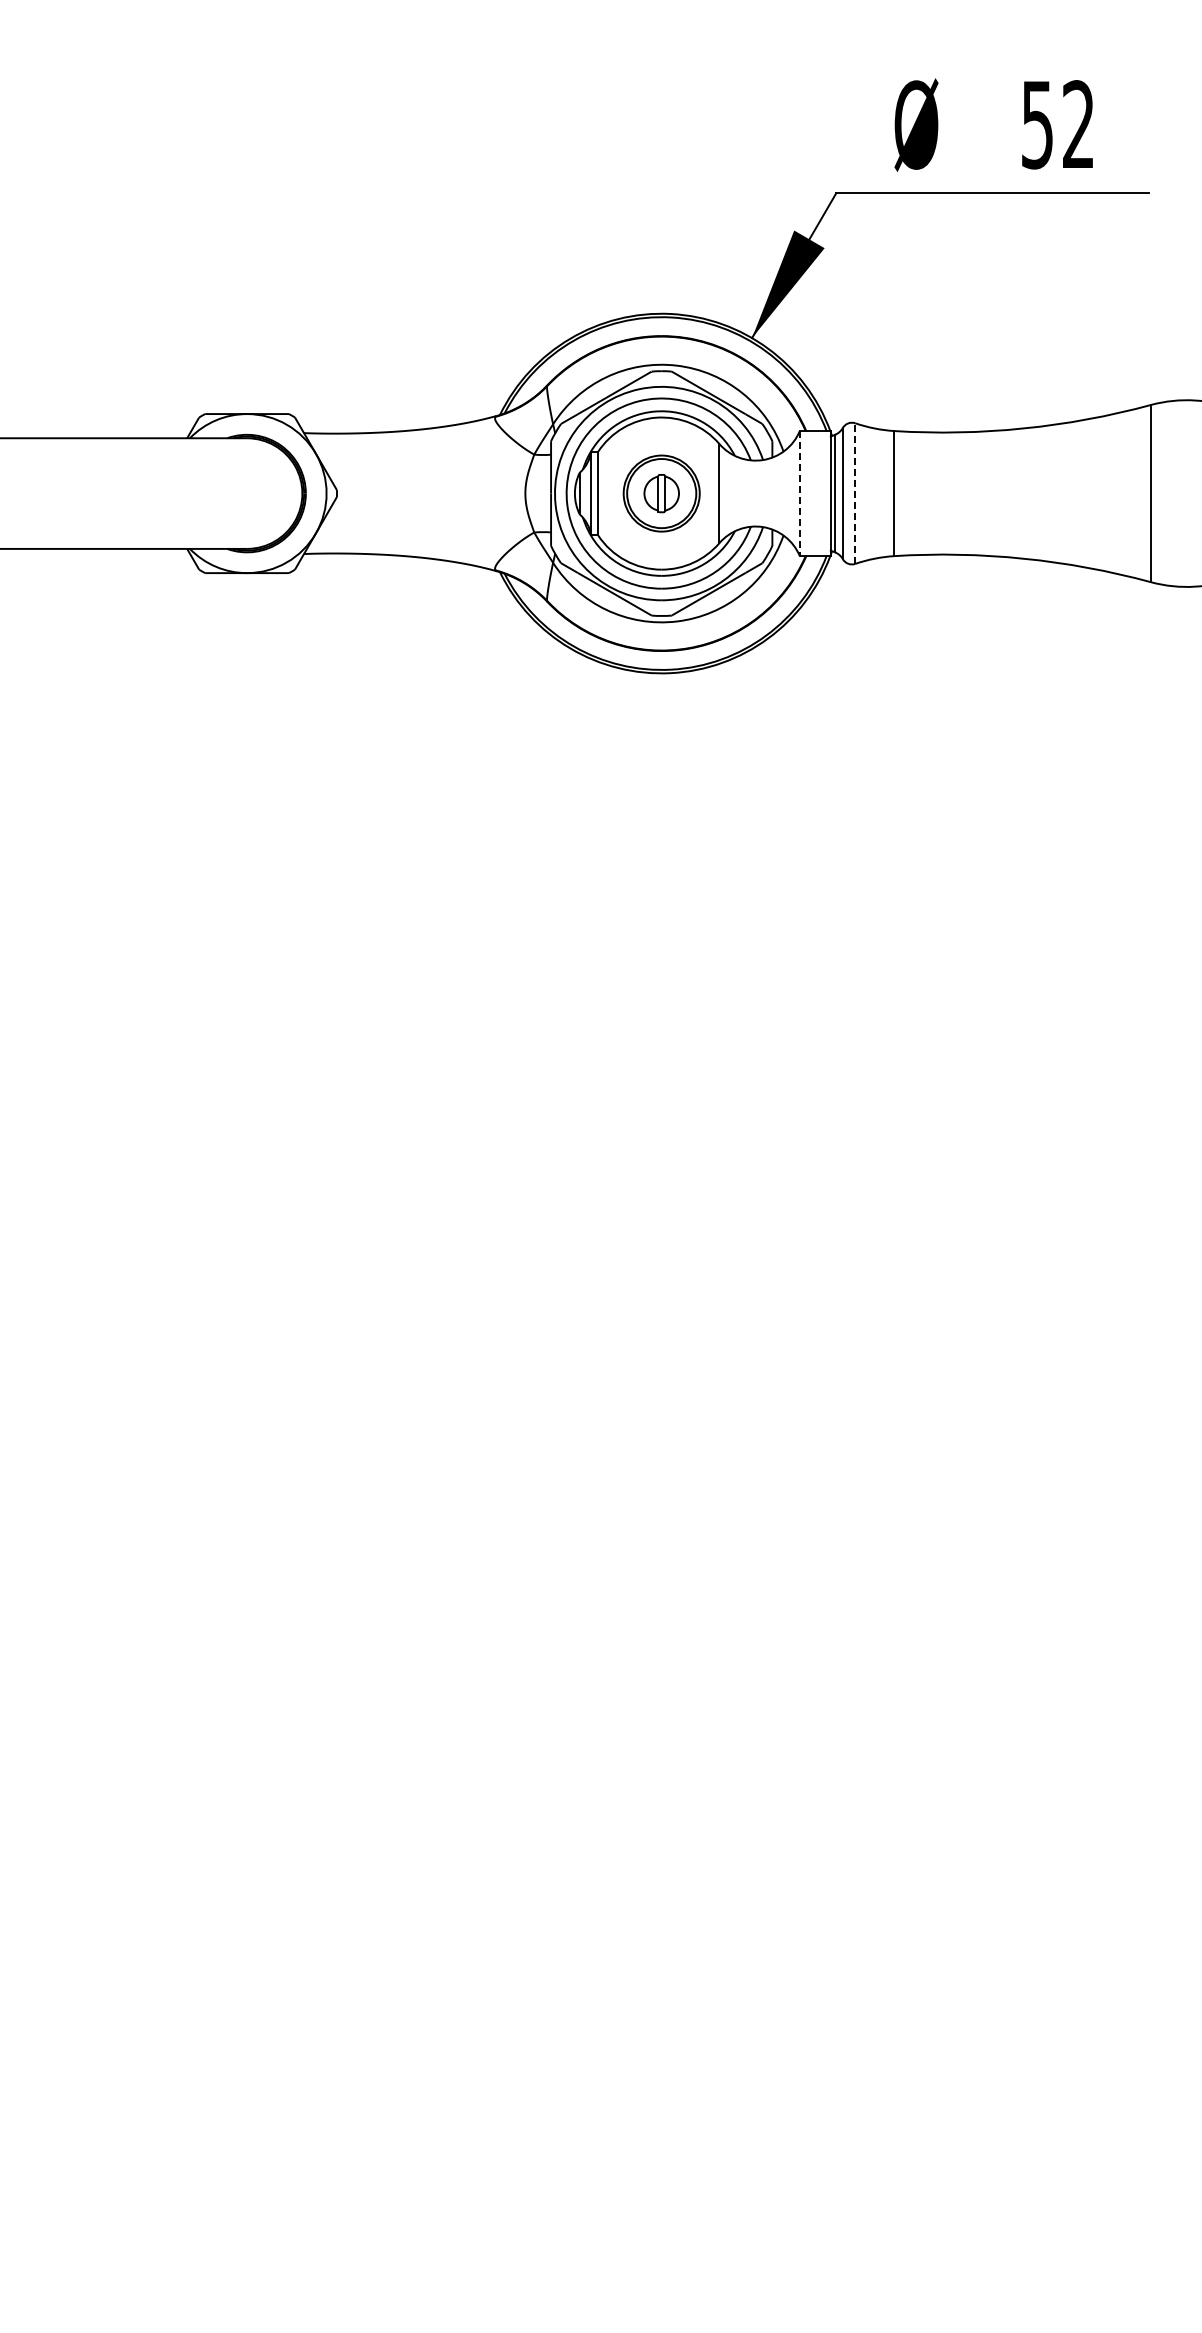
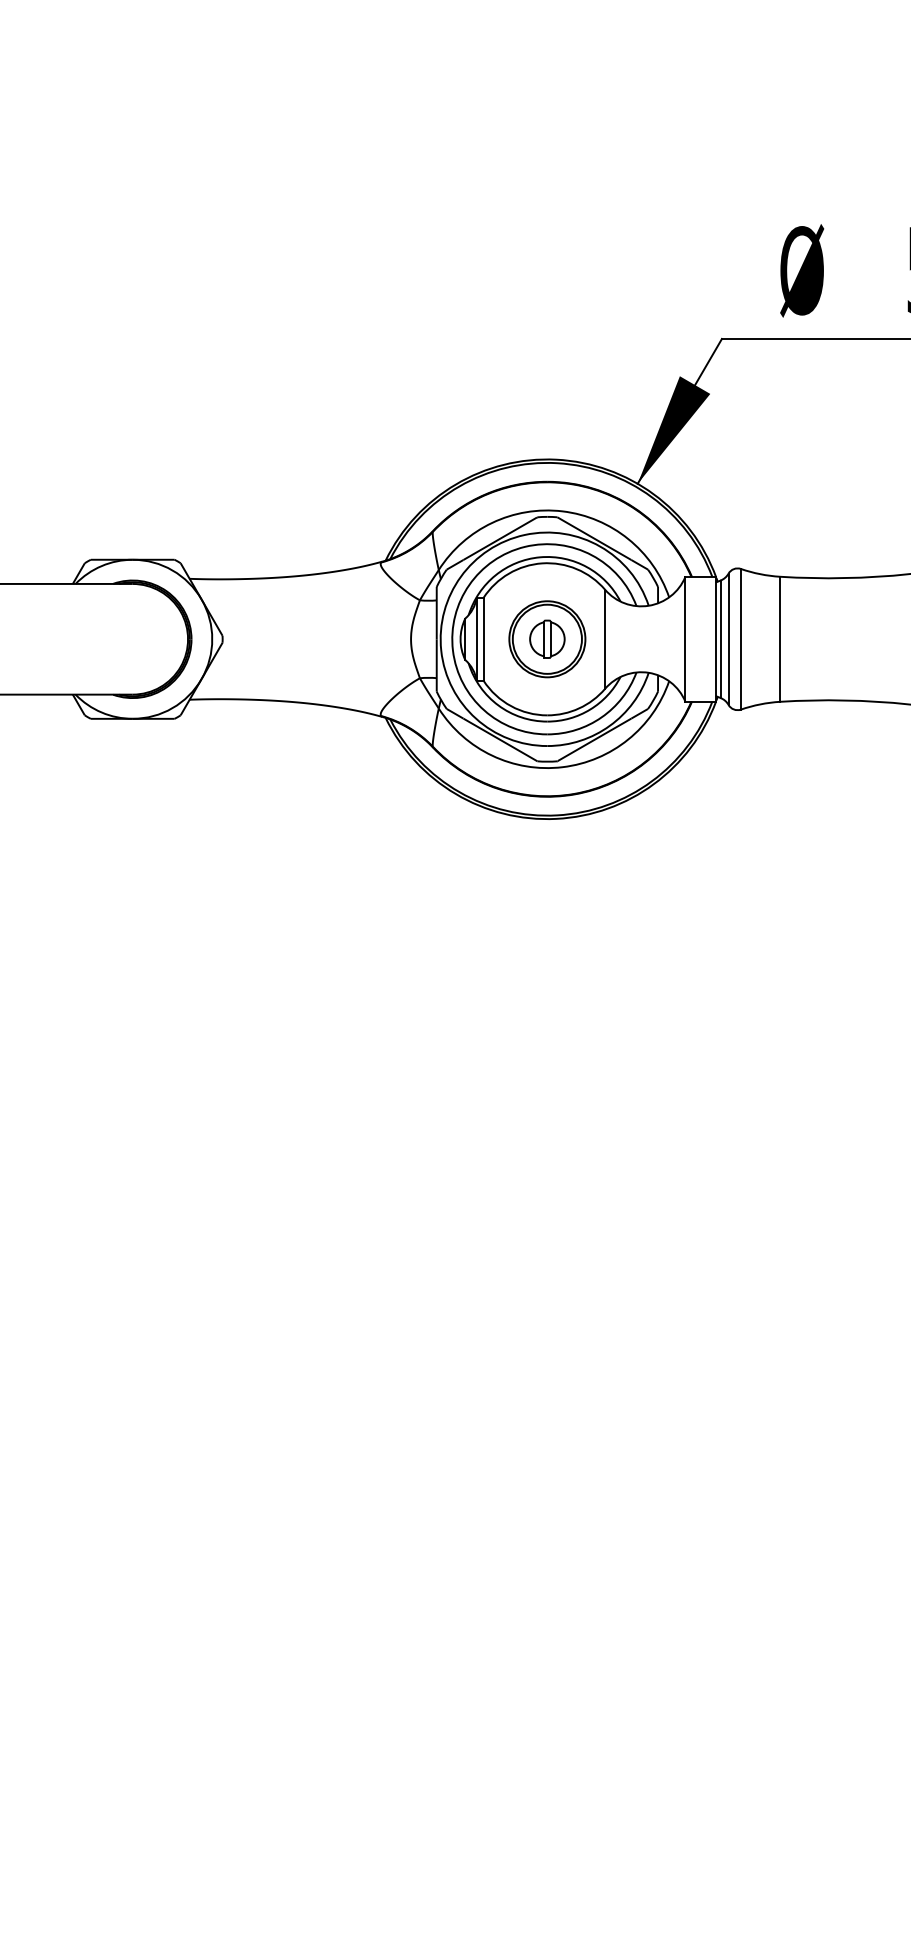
line: (855, 493) -> (741, 639), dashed -> solid
line: (799, 494) -> (685, 640), dashed -> solid

